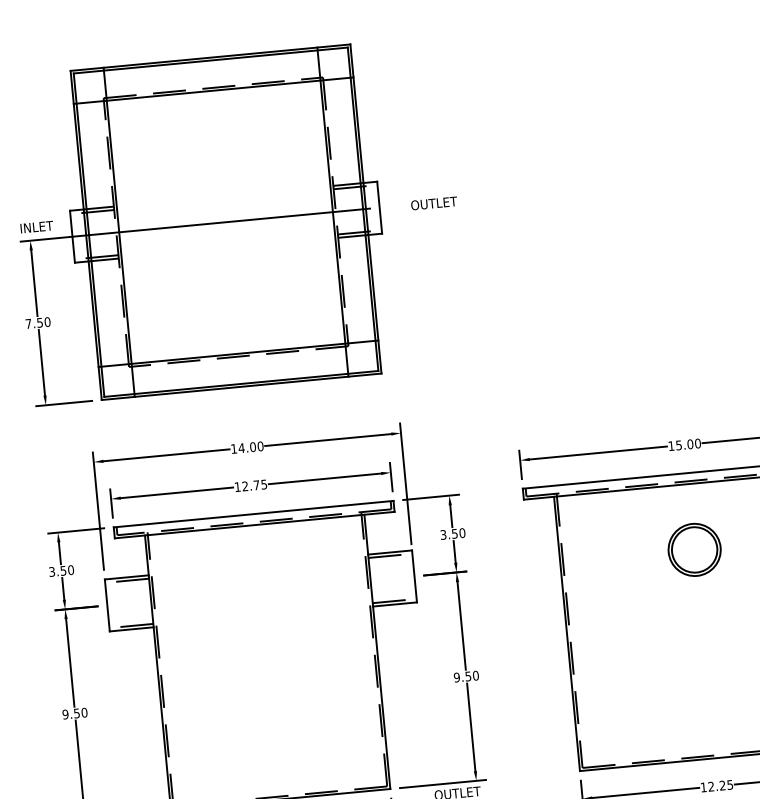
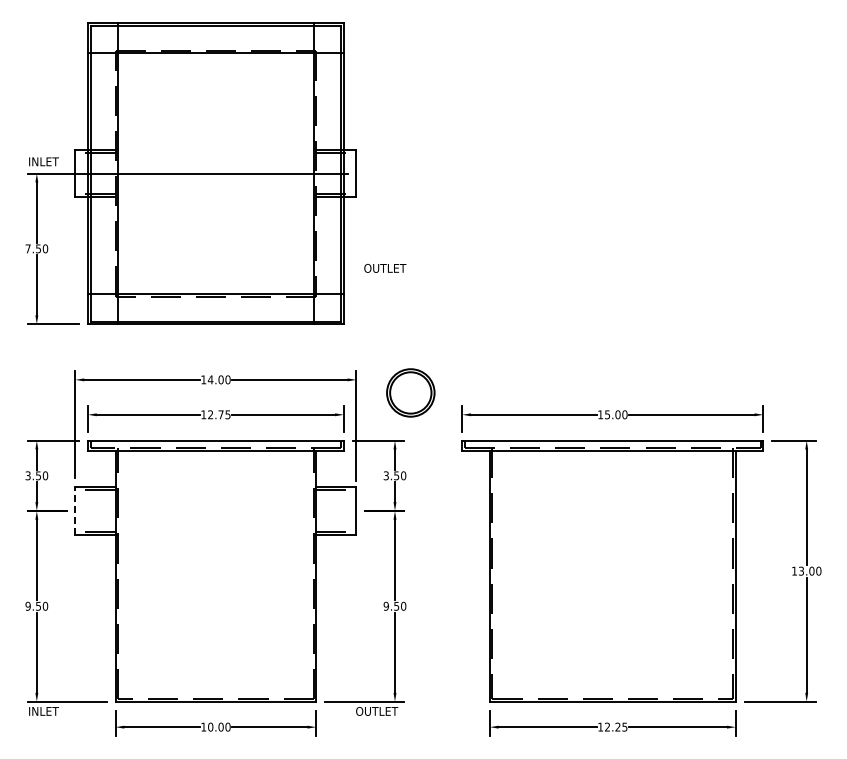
text: (434, 203) -> (385, 268), moved
part: (694, 549) -> (410, 392), moved
line: (107, 604) -> (75, 510), solid -> dashed

